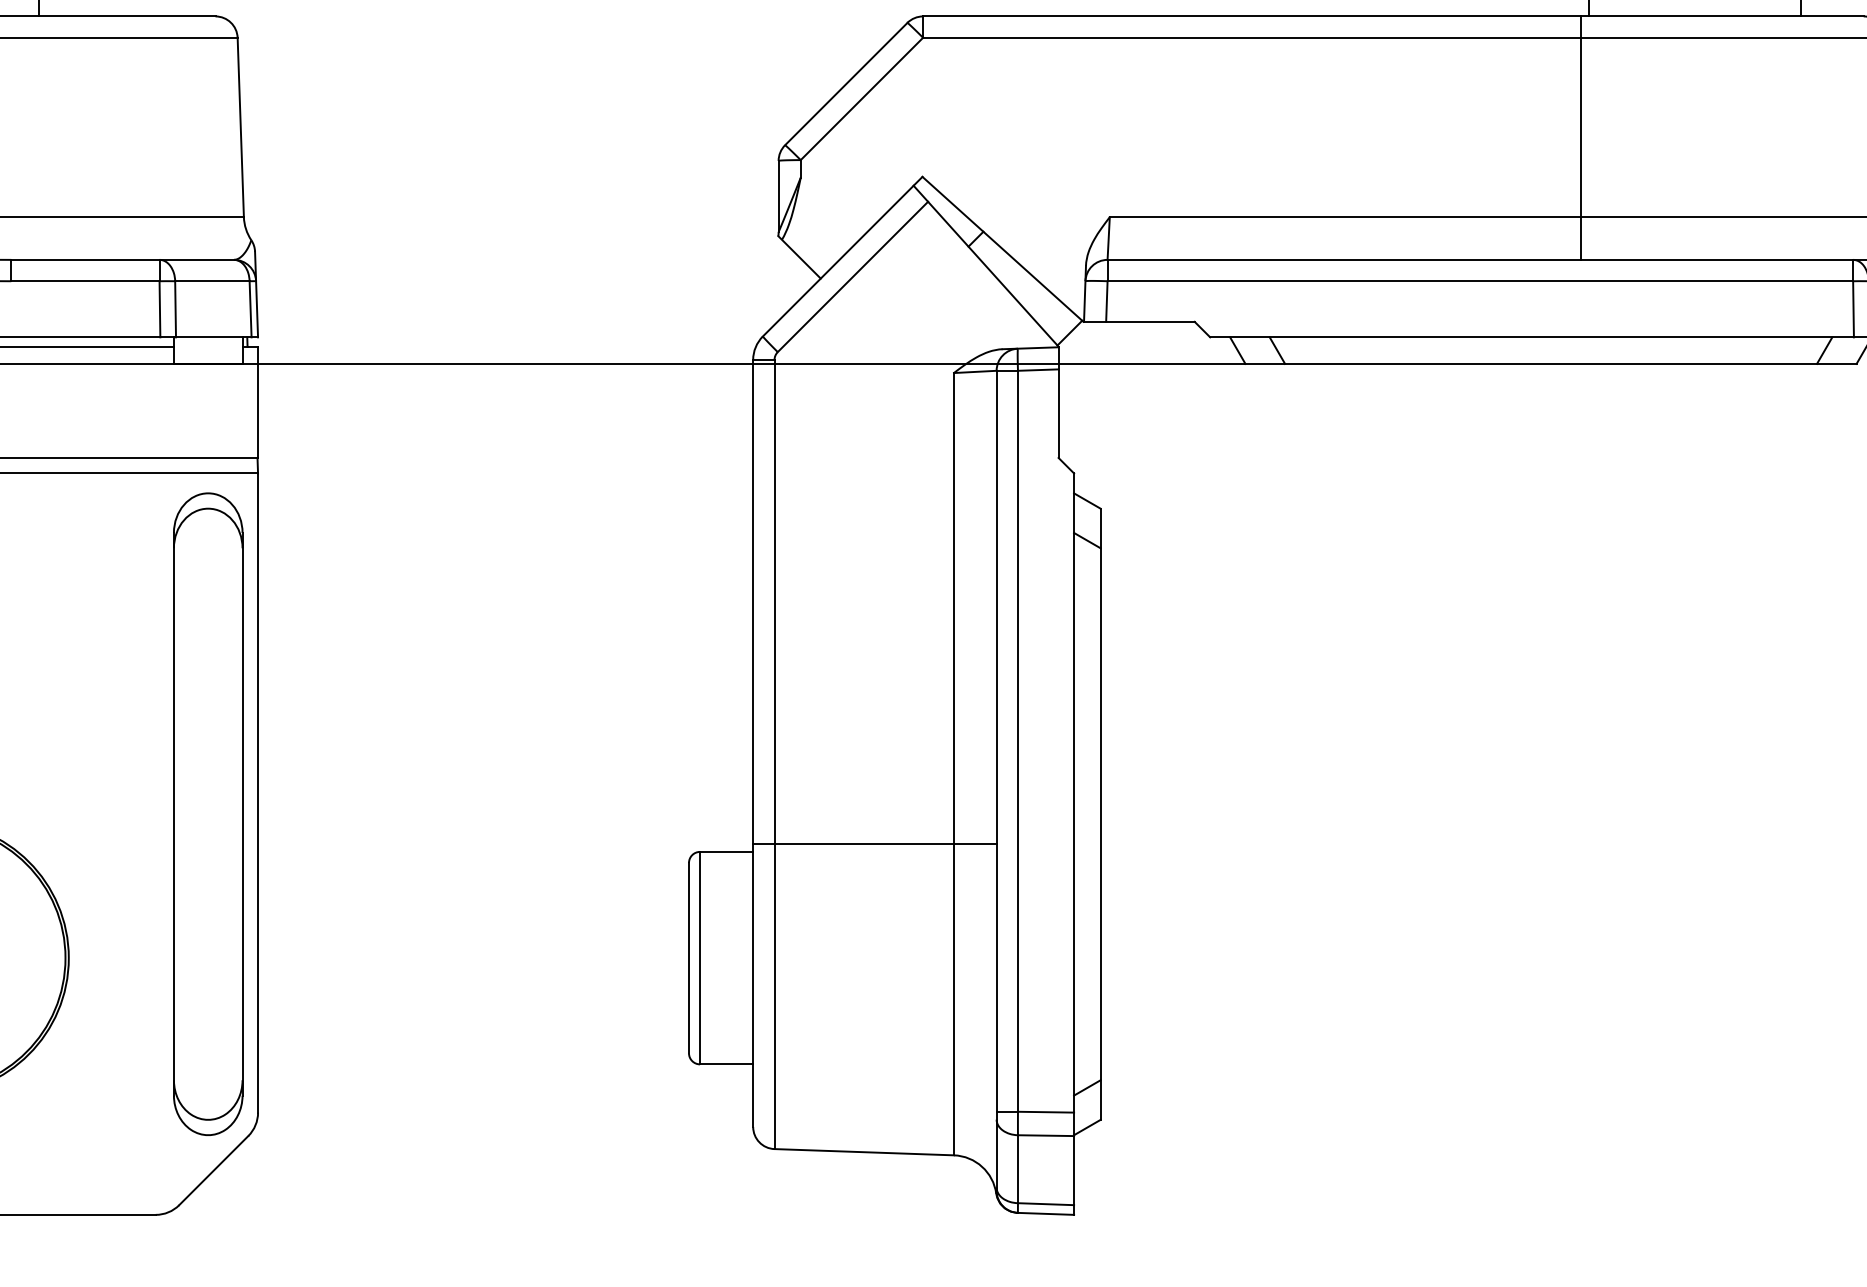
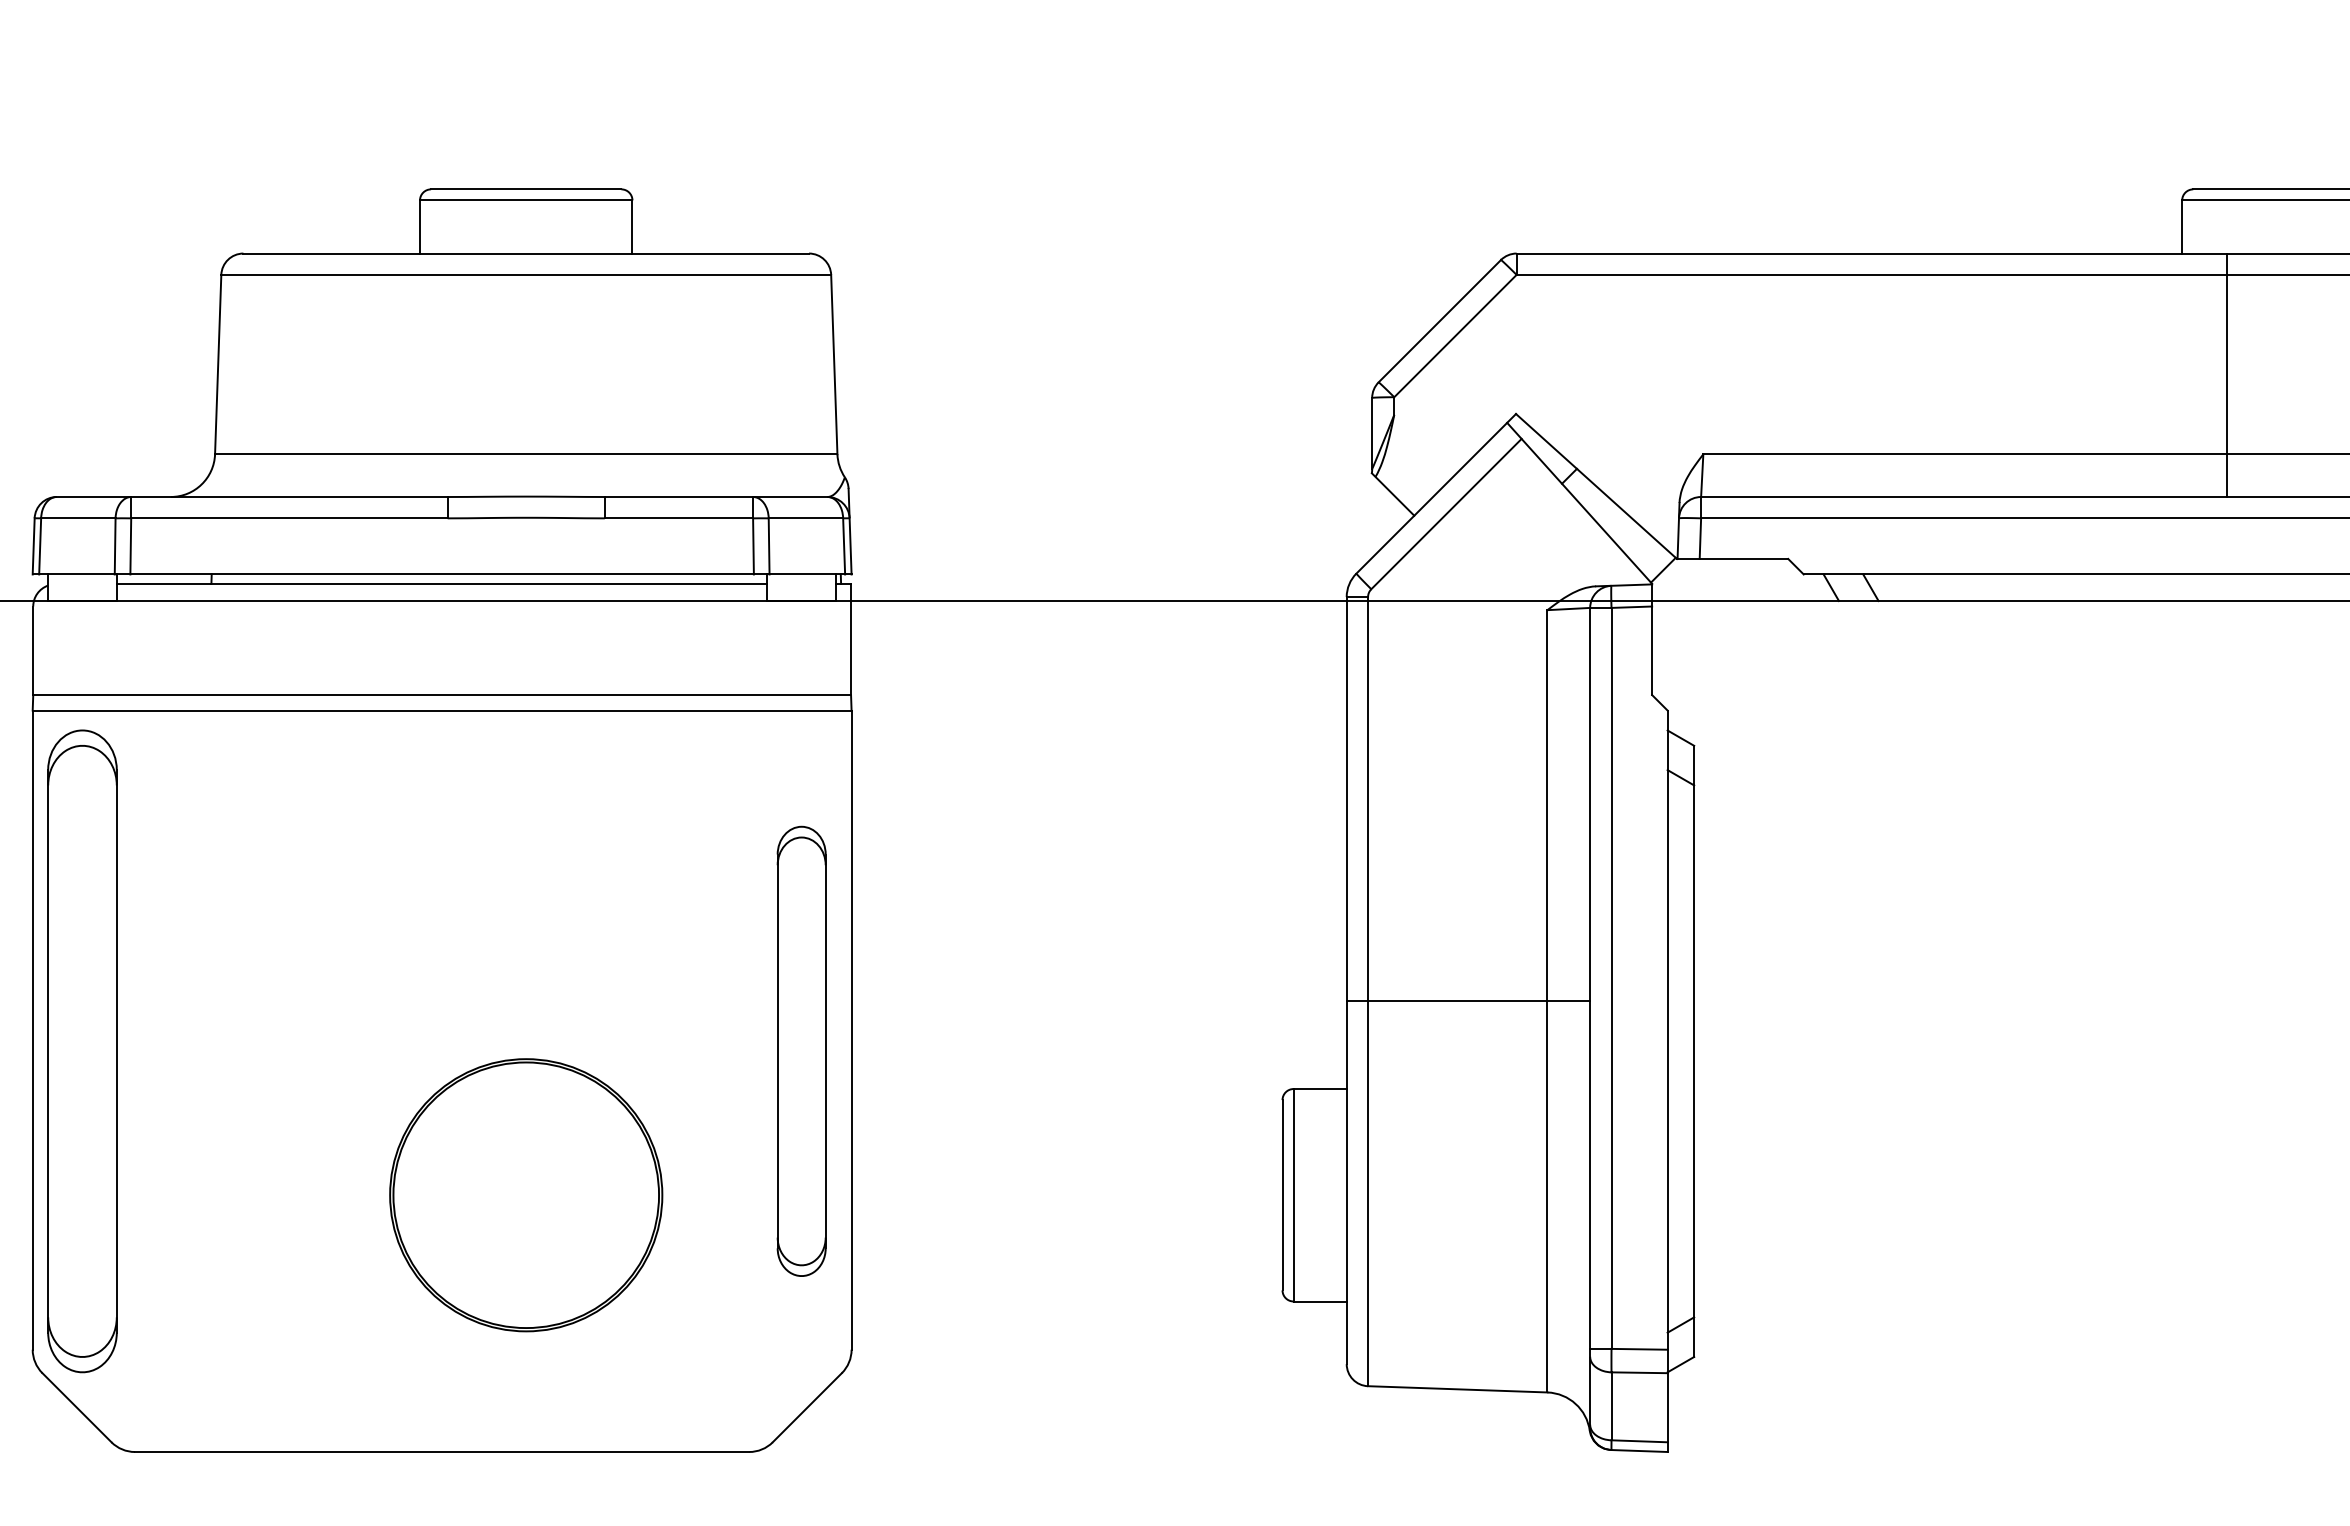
line: (1580, 138) -> (2227, 375), moved
part: (207, 814) -> (801, 1051), size x0.7
line: (874, 844) -> (1468, 1001), moved

